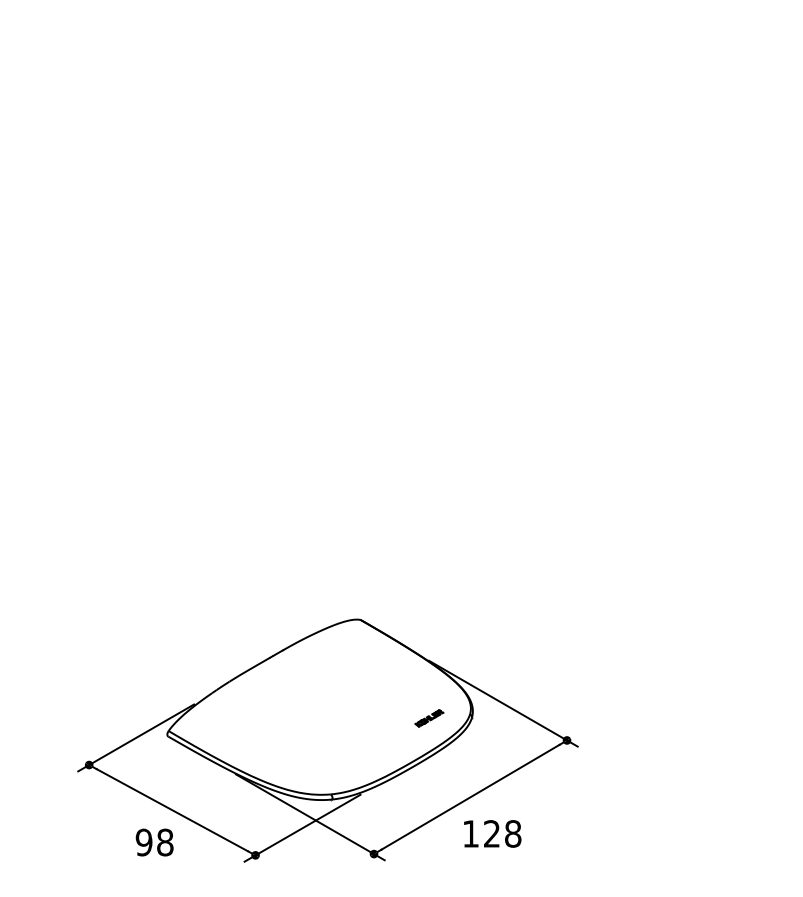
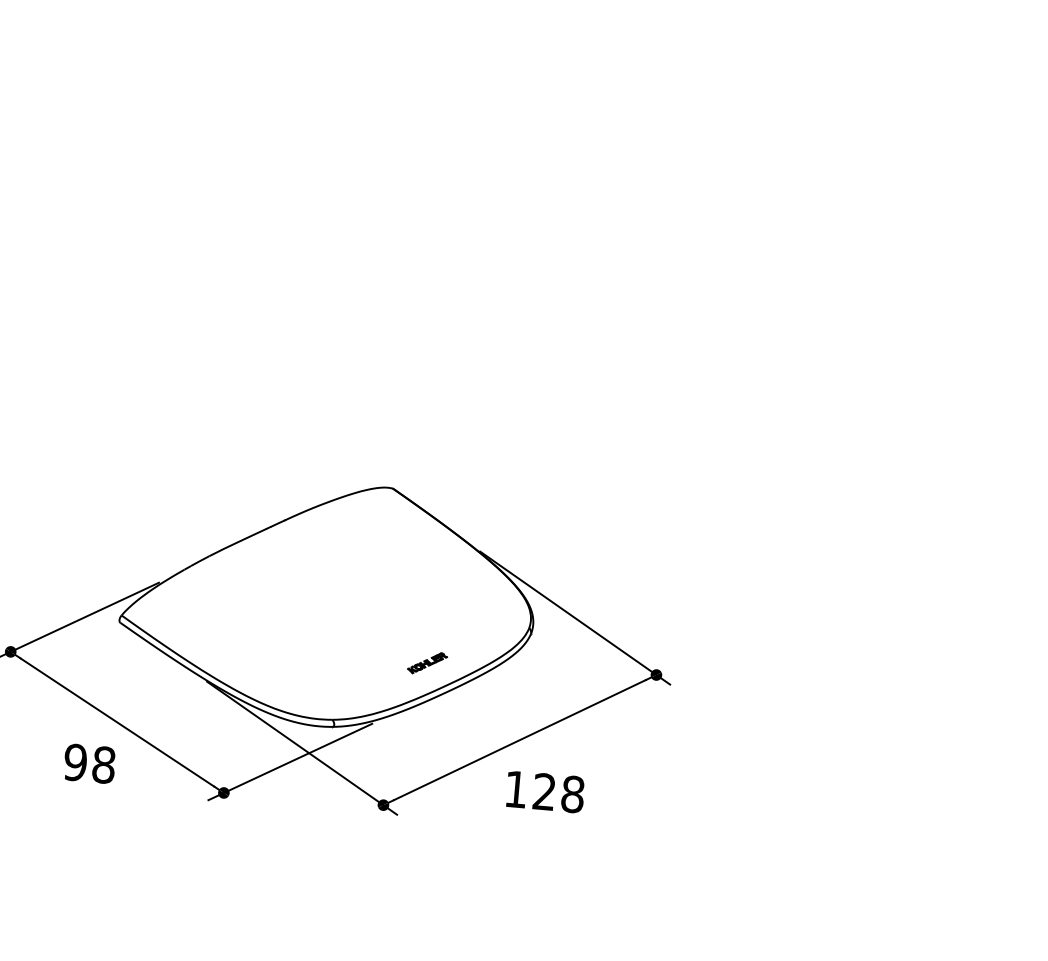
part: (429, 718) -> (427, 663), moved

